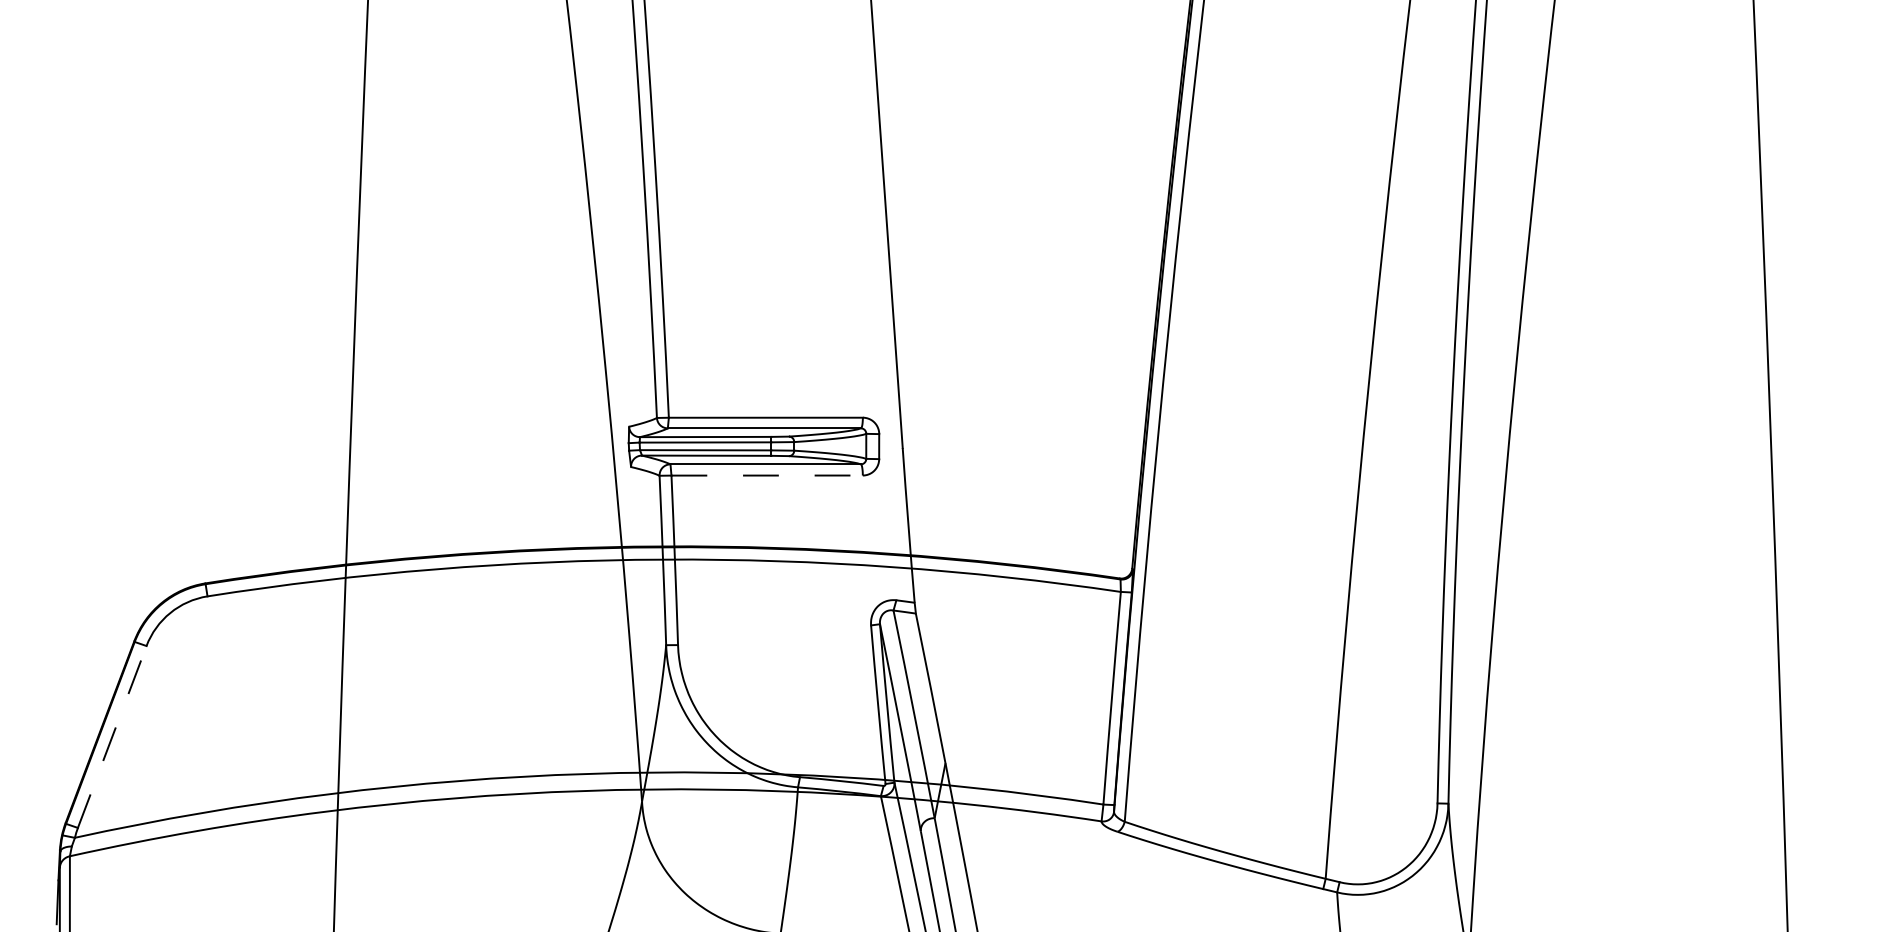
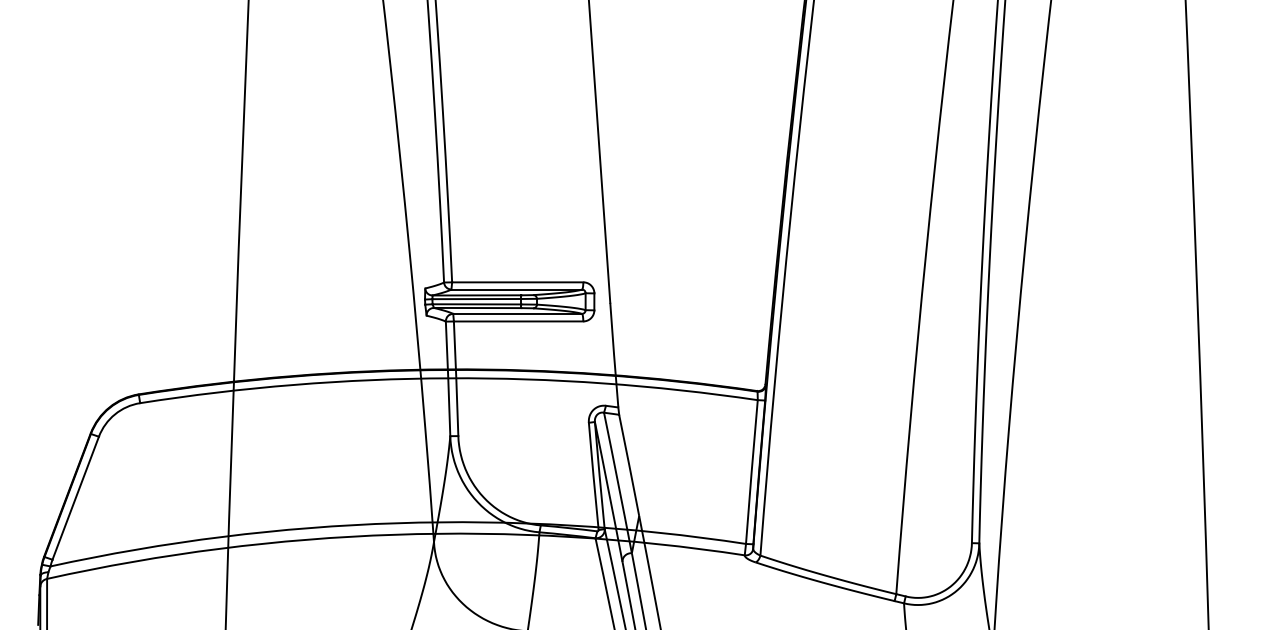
line: (767, 475) -> (518, 321), dashed -> solid
line: (111, 737) -> (75, 498), dashed -> solid

